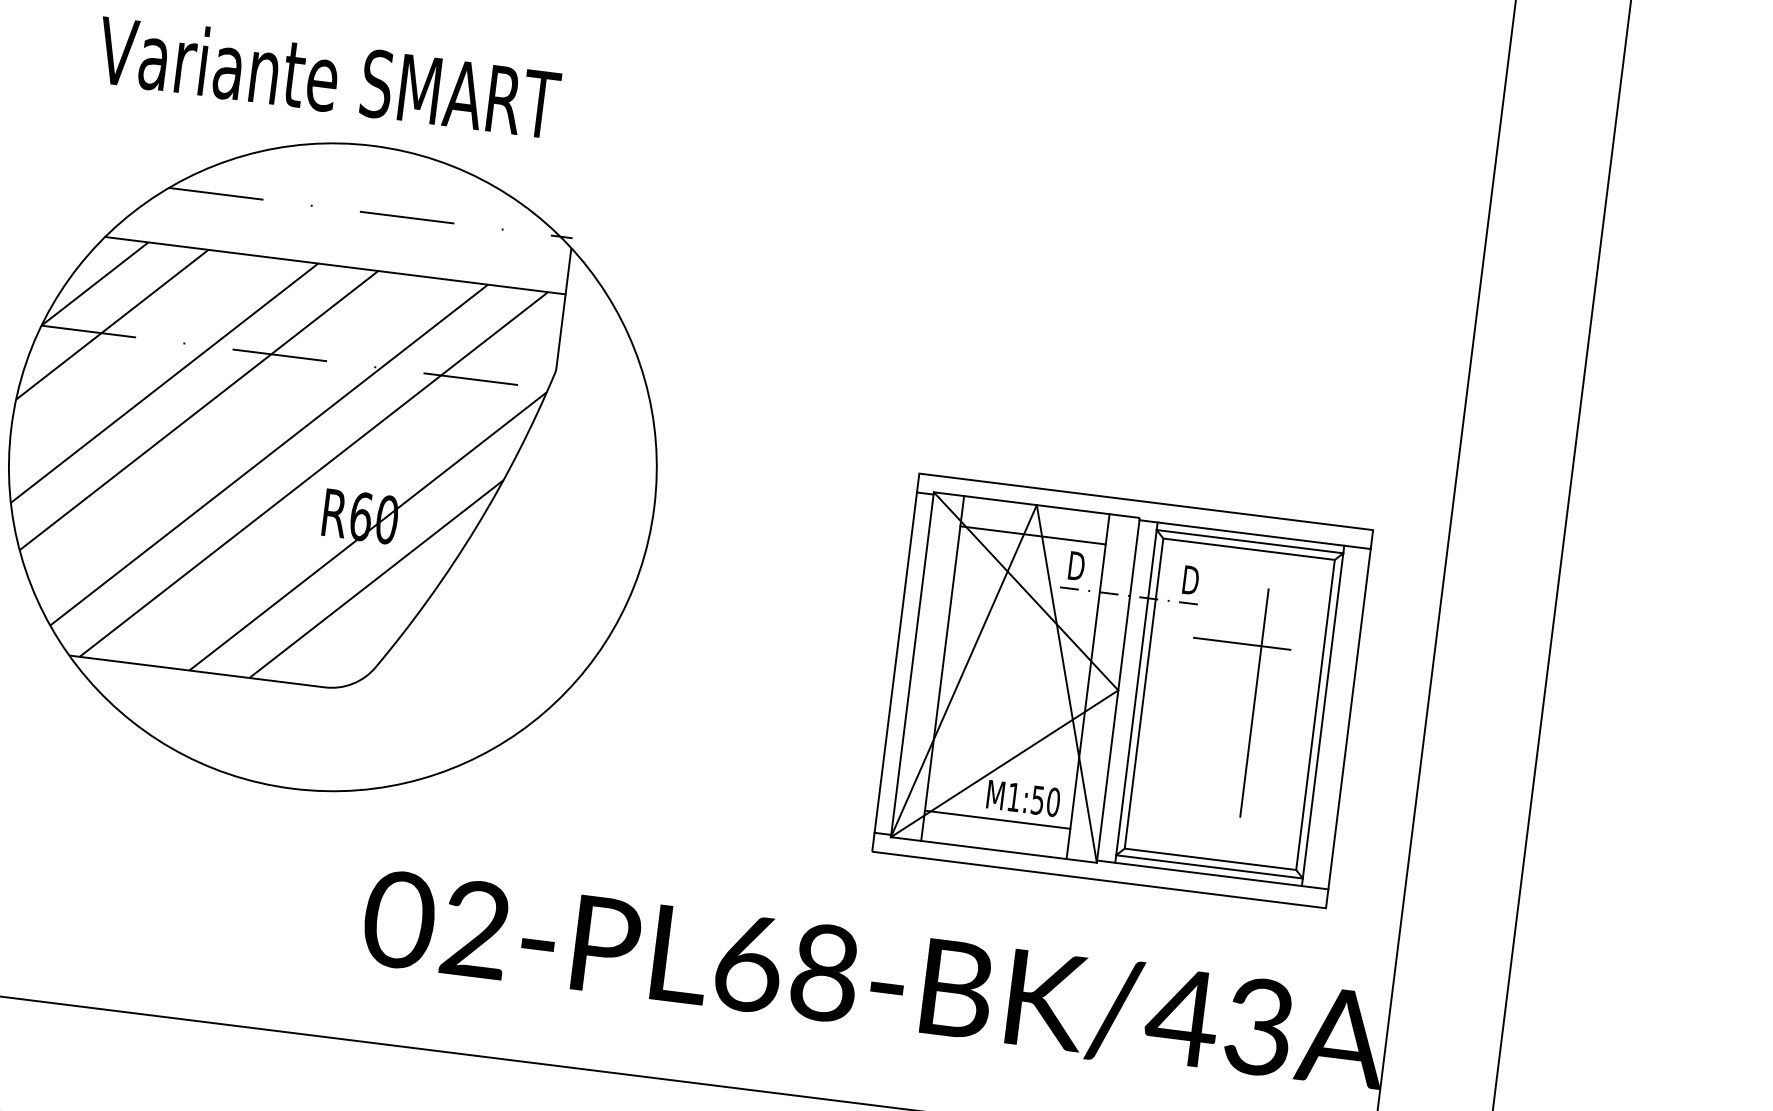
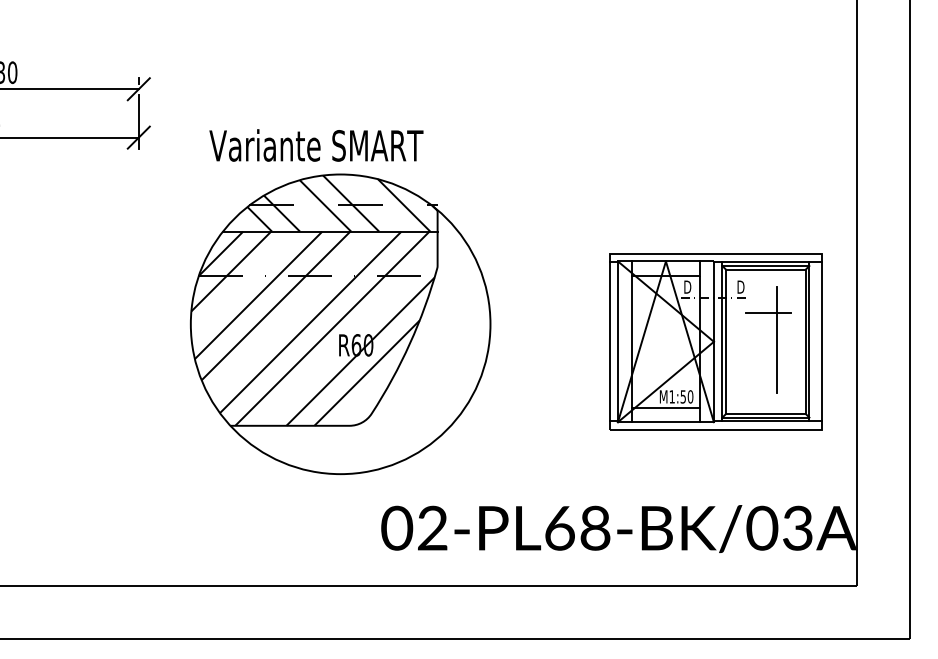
hatch: (369, 208) -> (342, 203), added
part: (1121, 690) -> (715, 341), moved
text: (1181, 1015) -> (761, 527), 02-PL68-BK/43A -> 02-PL68-BK/03A

